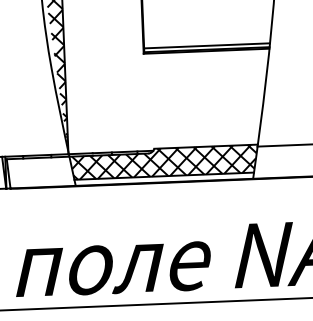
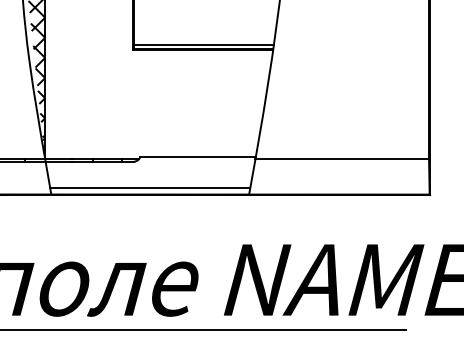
hatch: (164, 161) -> (151, 171), removed

